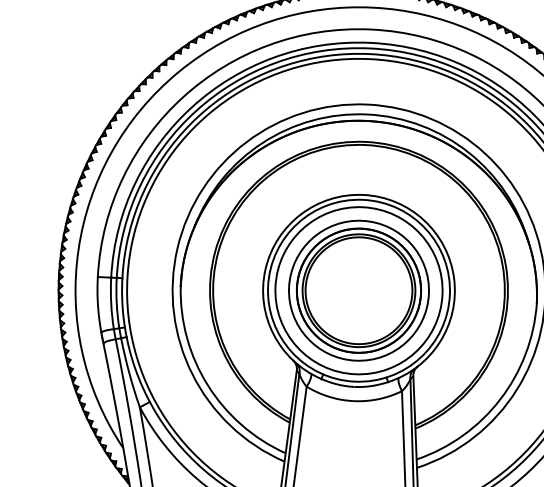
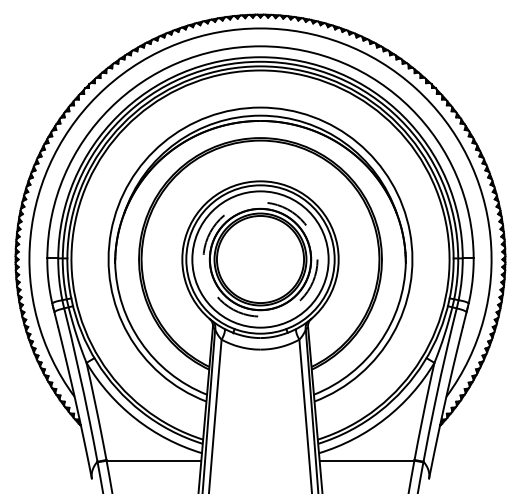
circle: (358, 290) -> (260, 259), solid -> dashed

